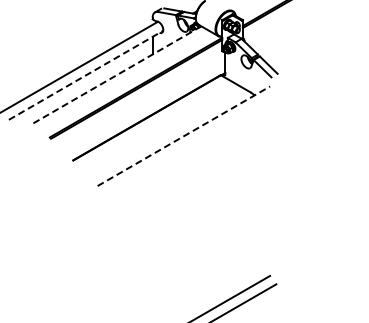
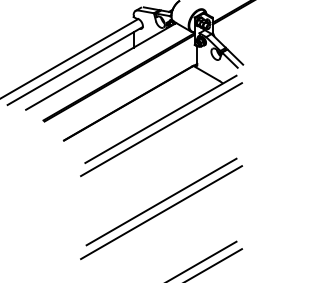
line: (86, 75) -> (75, 66), dashed -> solid
line: (115, 75) -> (101, 66), dashed -> solid
line: (183, 136) -> (160, 119), dashed -> solid
line: (184, 147) -> (161, 129), added
line: (184, 230) -> (161, 201), added
line: (184, 242) -> (161, 212), added

